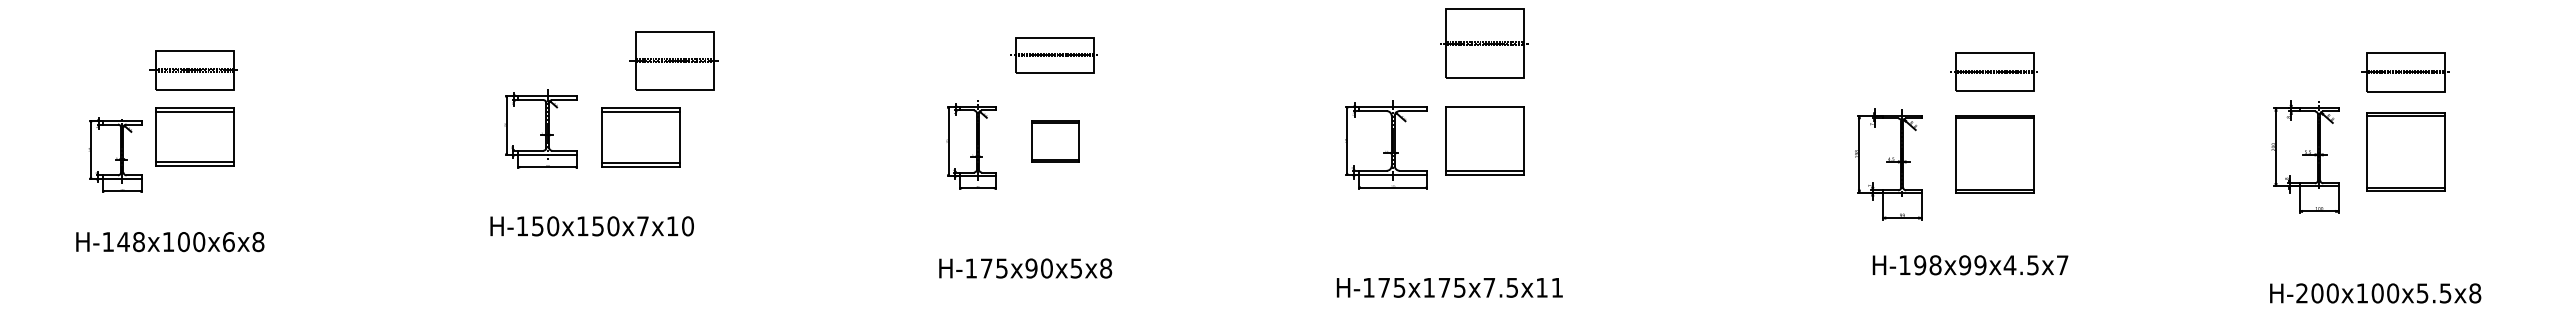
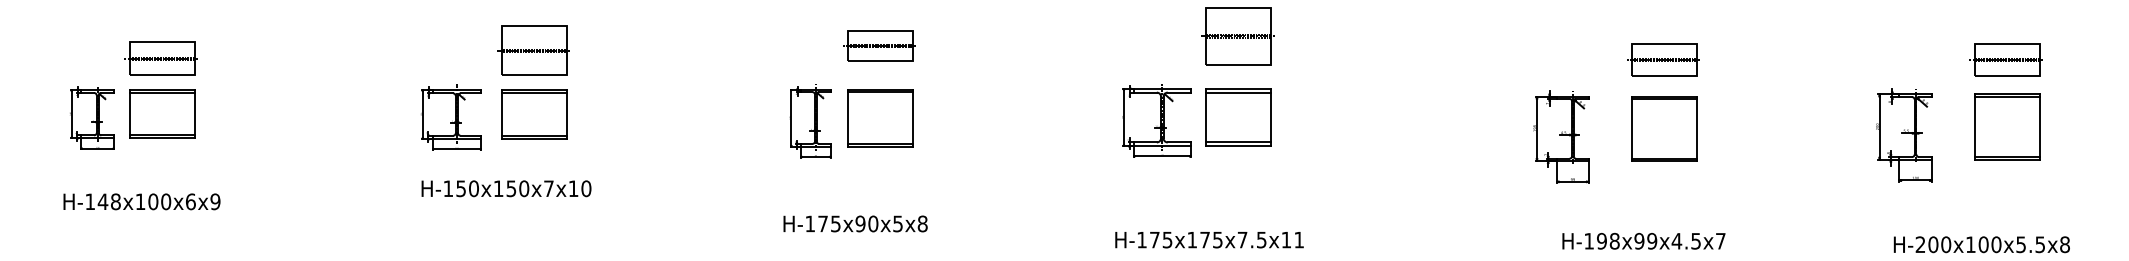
part: (673, 60) -> (533, 50), moved
line: (1484, 111) -> (1238, 92), added
part: (540, 128) -> (450, 117), moved
part: (1054, 141) -> (879, 117), size x1.67
part: (115, 154) -> (92, 117), moved
part: (2305, 156) -> (1904, 134), moved
part: (1888, 164) -> (1561, 137), moved
text: (591, 226) -> (505, 188), moved
text: (258, 242) -> (215, 202), H-148x100x6x8 -> H-148x100x6x9
text: (1970, 265) -> (1643, 241), moved

